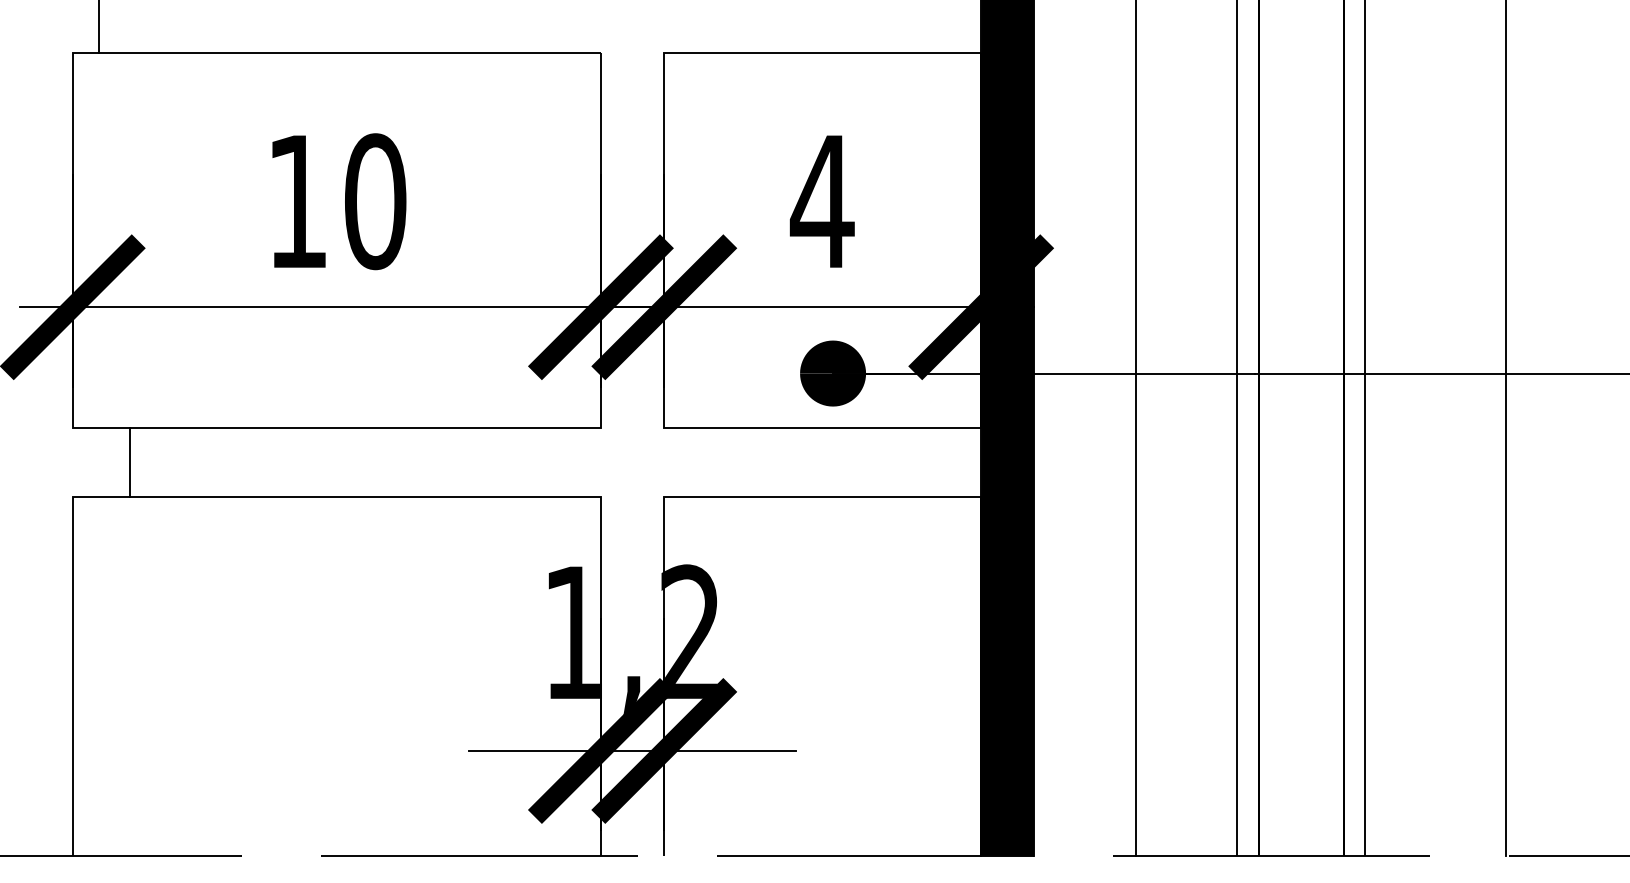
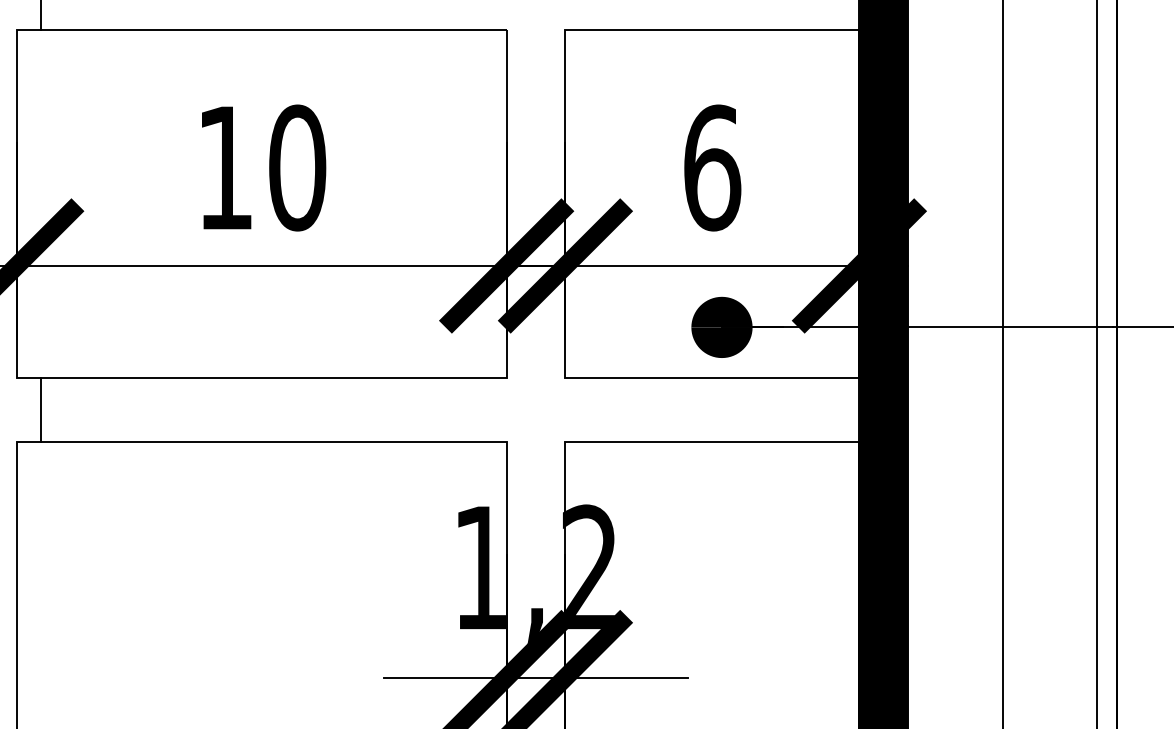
text: (821, 201) -> (711, 167), 4 -> 6
line: (130, 462) -> (41, 409), moved

